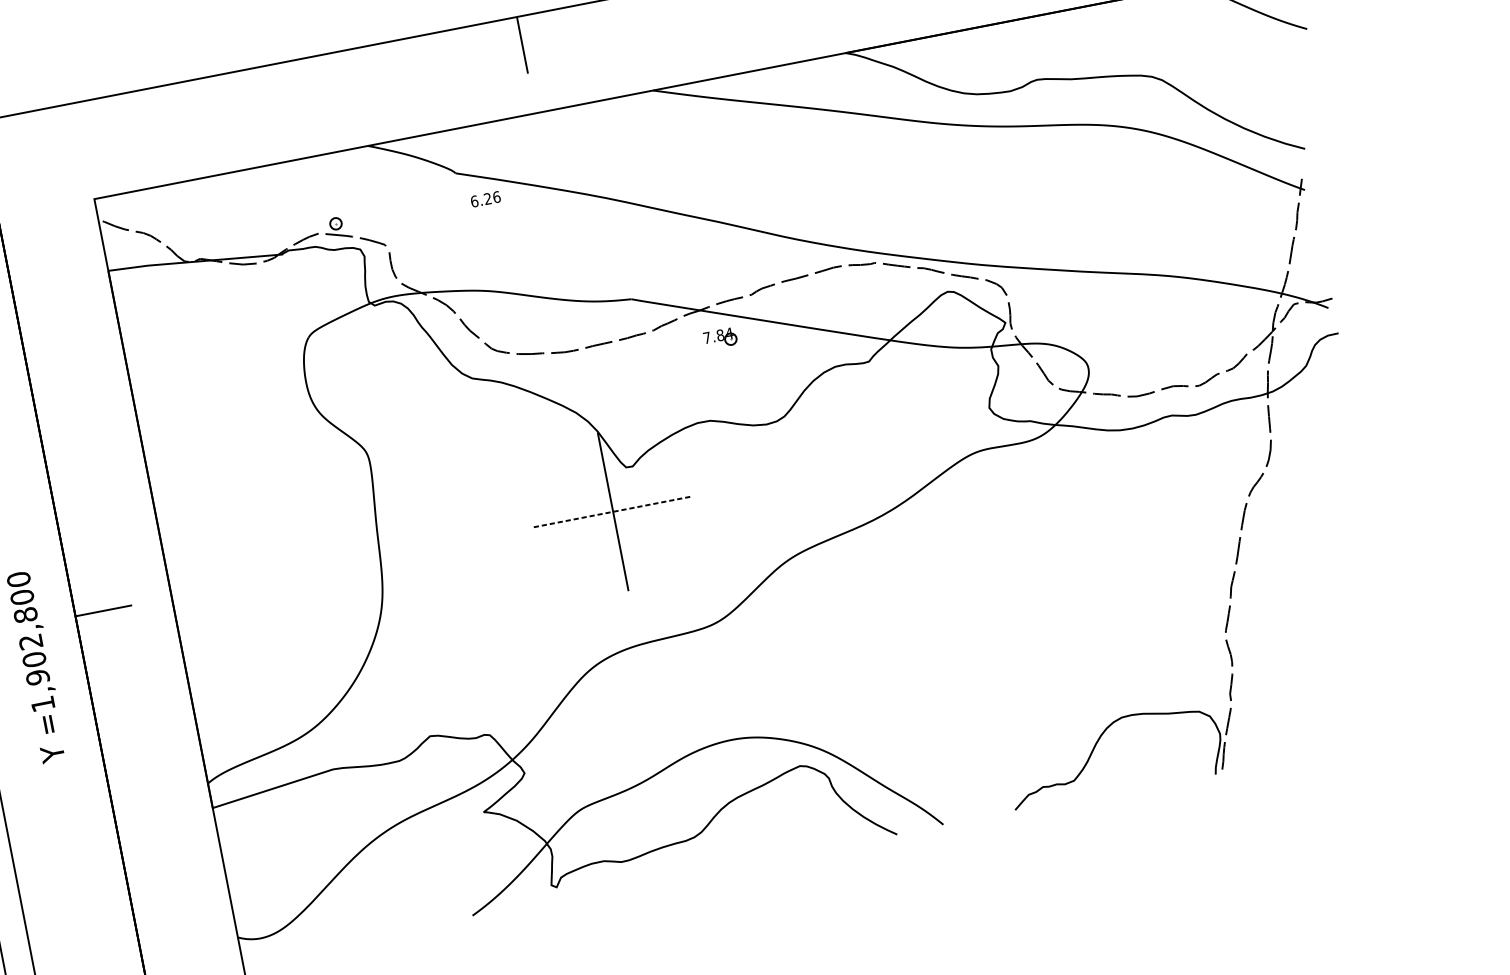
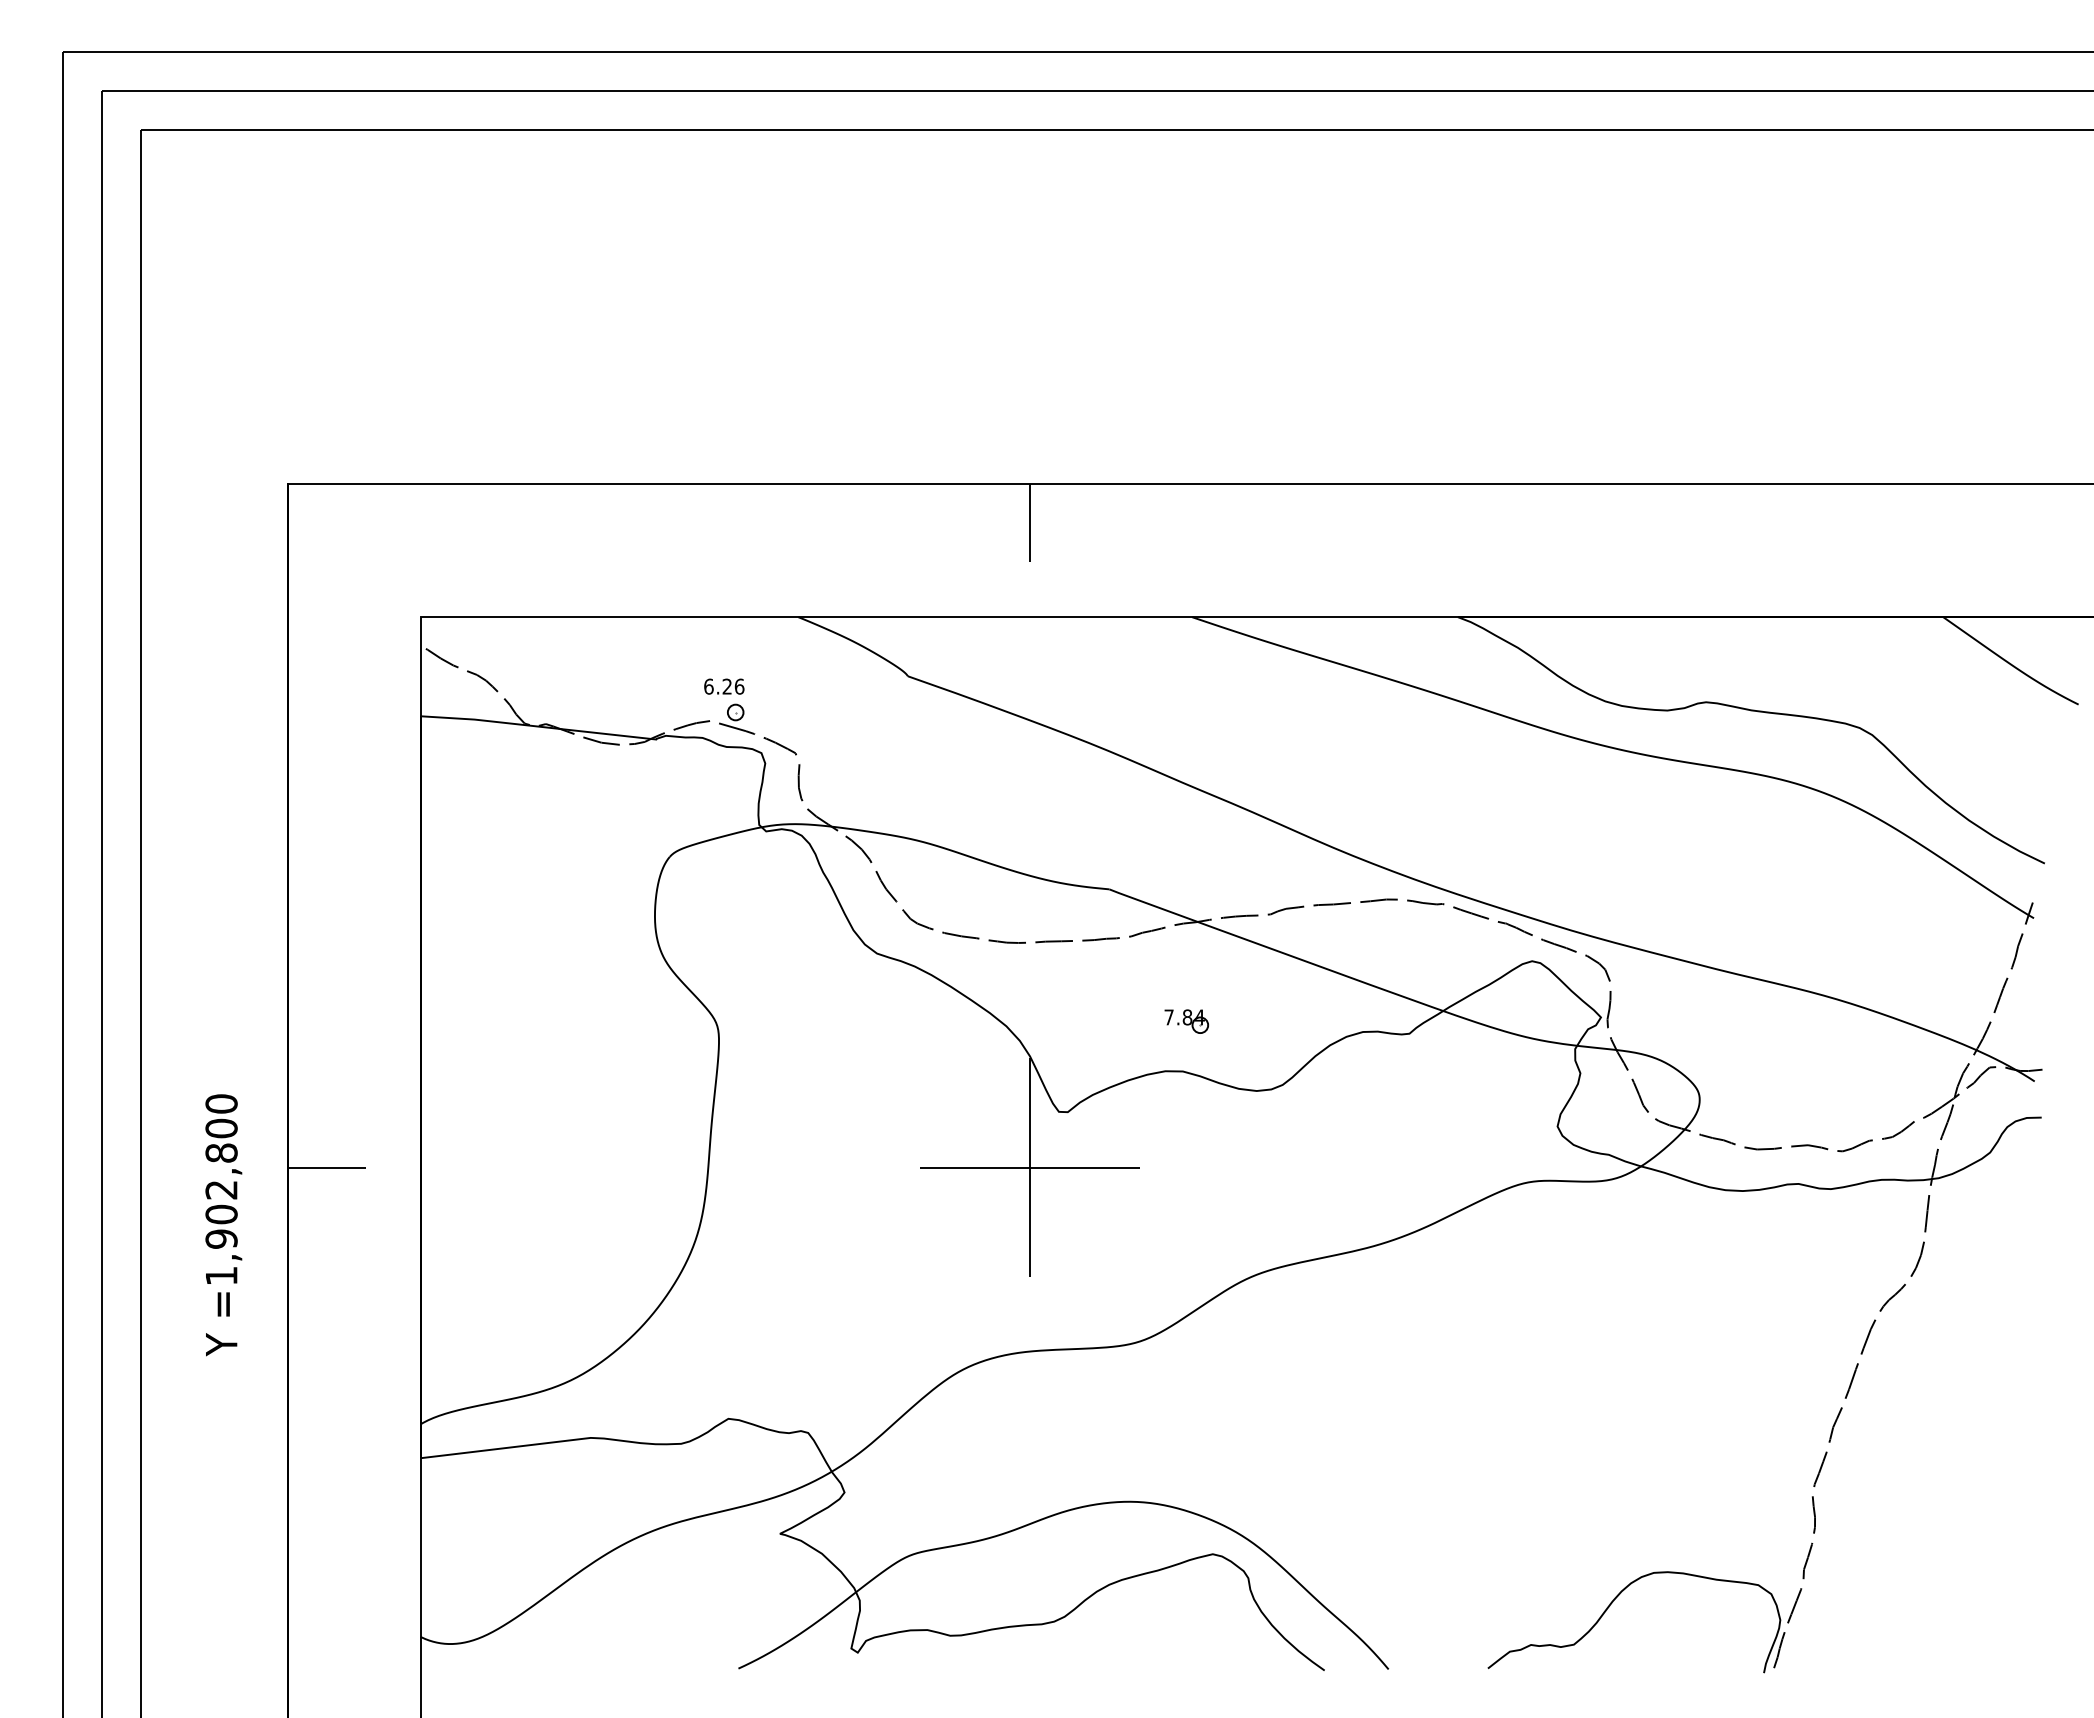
text: (485, 199) -> (724, 686), moved
part: (720, 338) -> (1186, 1021), moved
line: (613, 511) -> (1030, 1167), dashed -> solid

